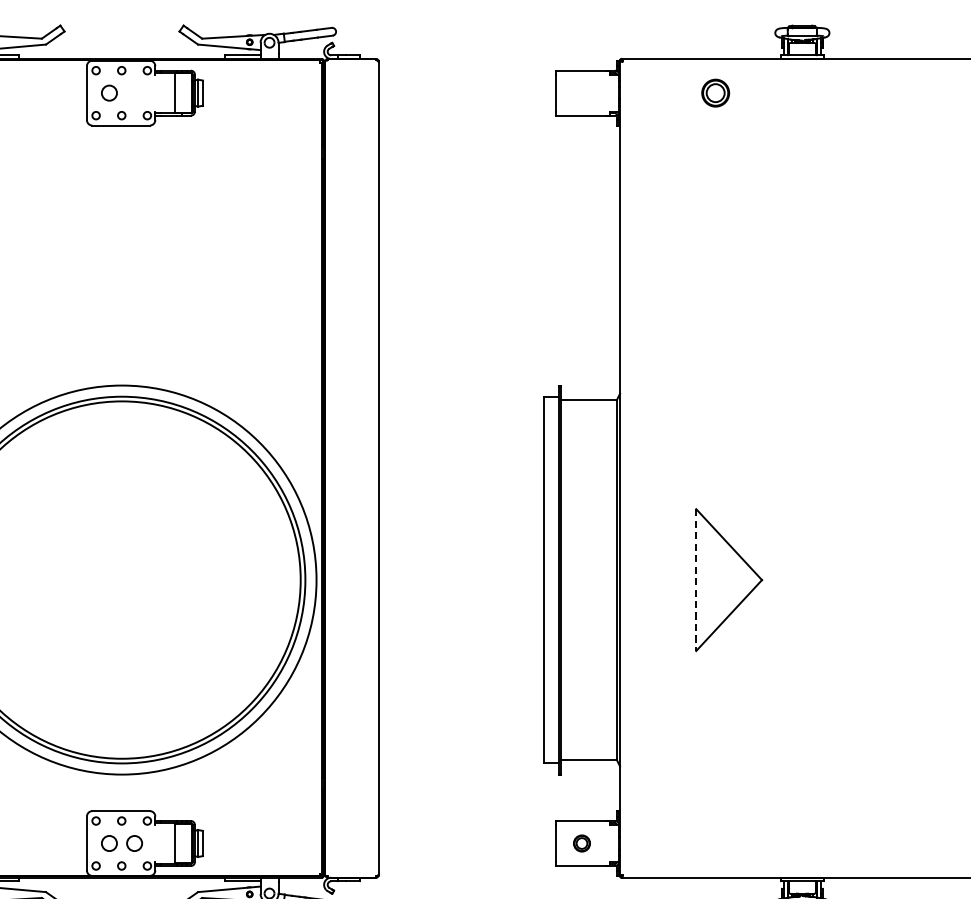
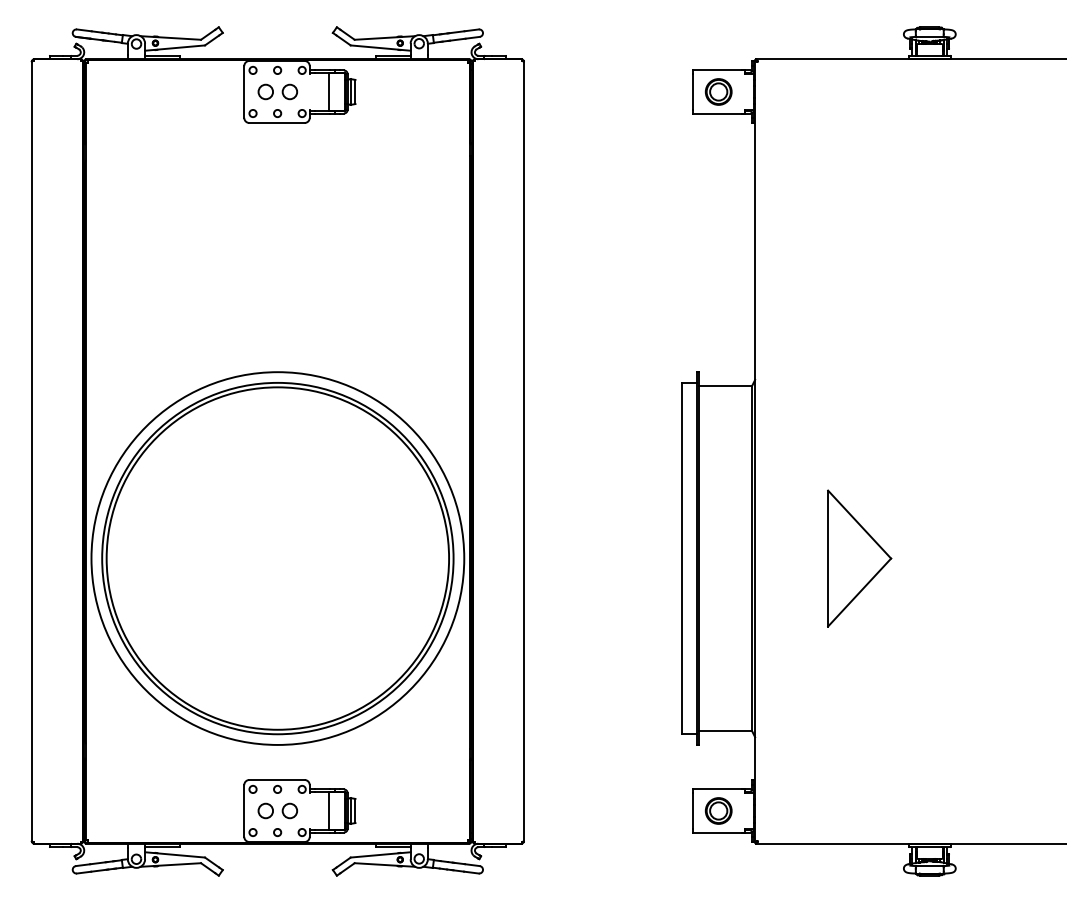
circle: (134, 92) -> (289, 91), added
part: (715, 92) -> (718, 91), moved
line: (696, 580) -> (828, 558), dashed -> solid
part: (581, 842) -> (718, 810), size x1.67

